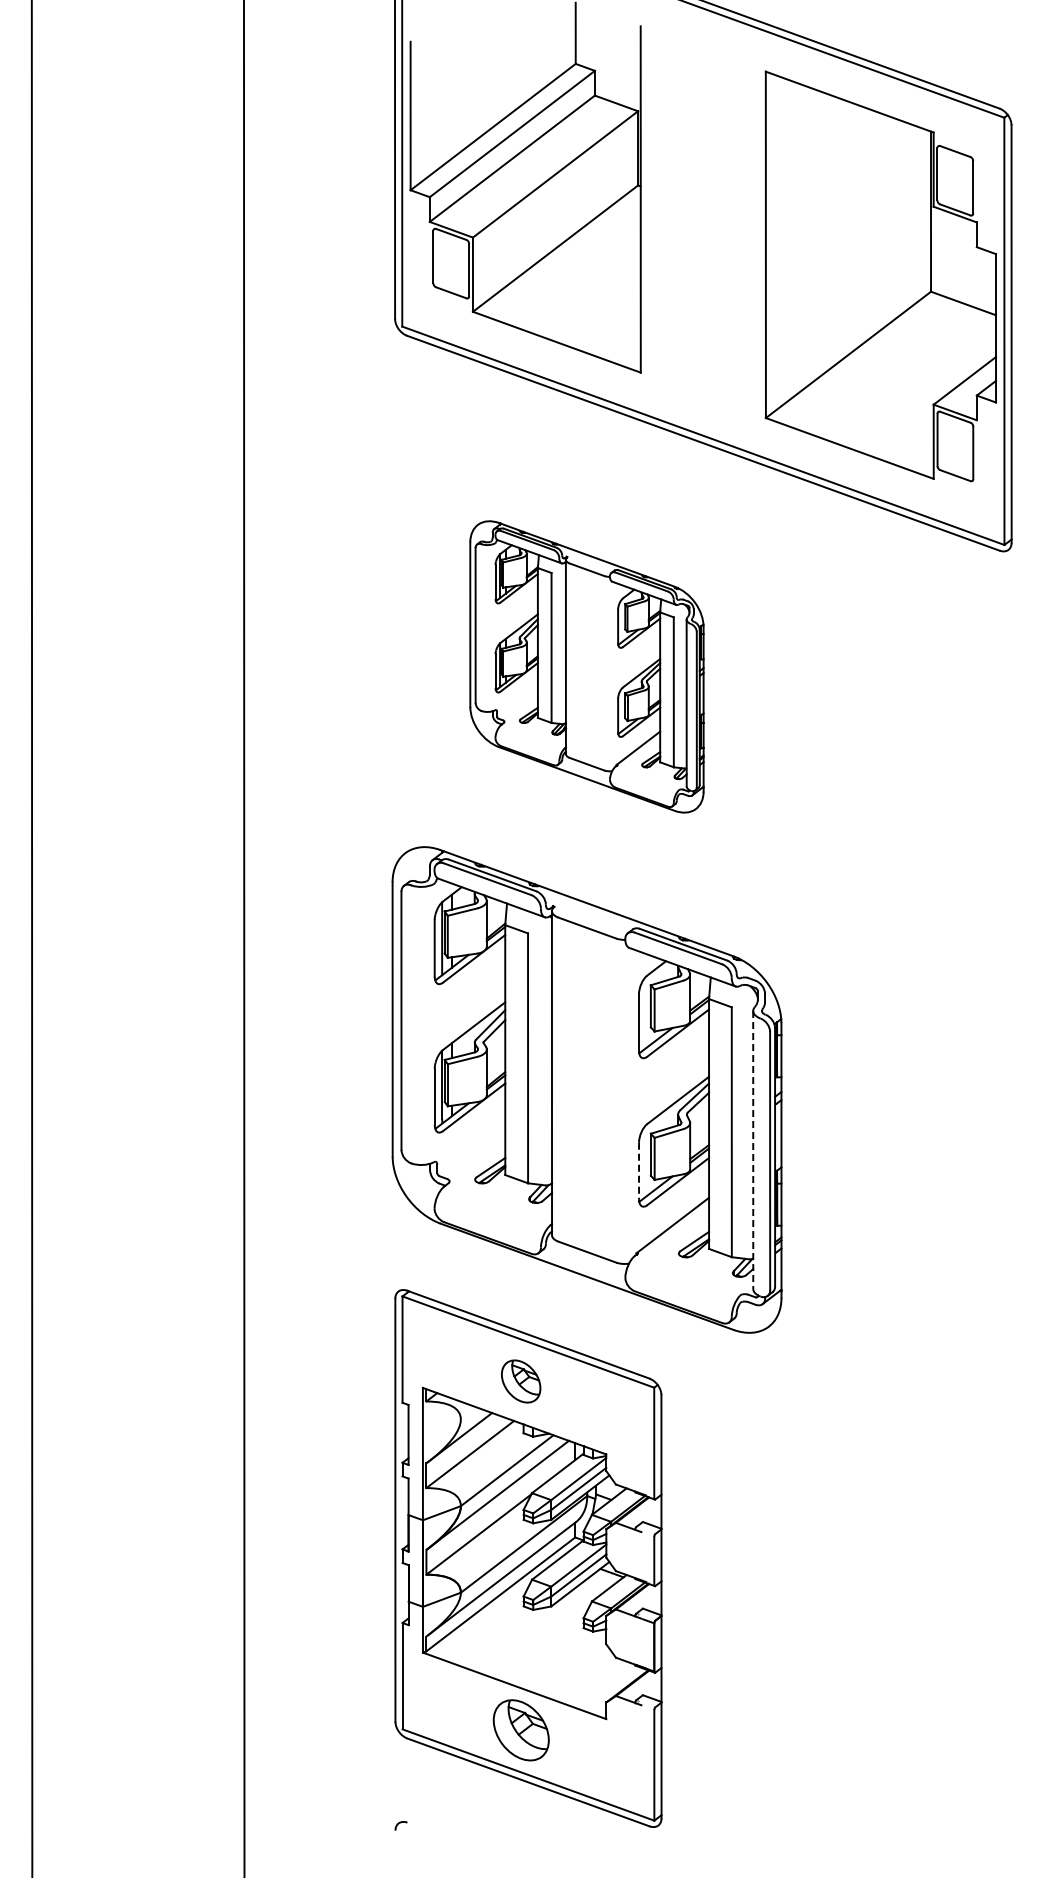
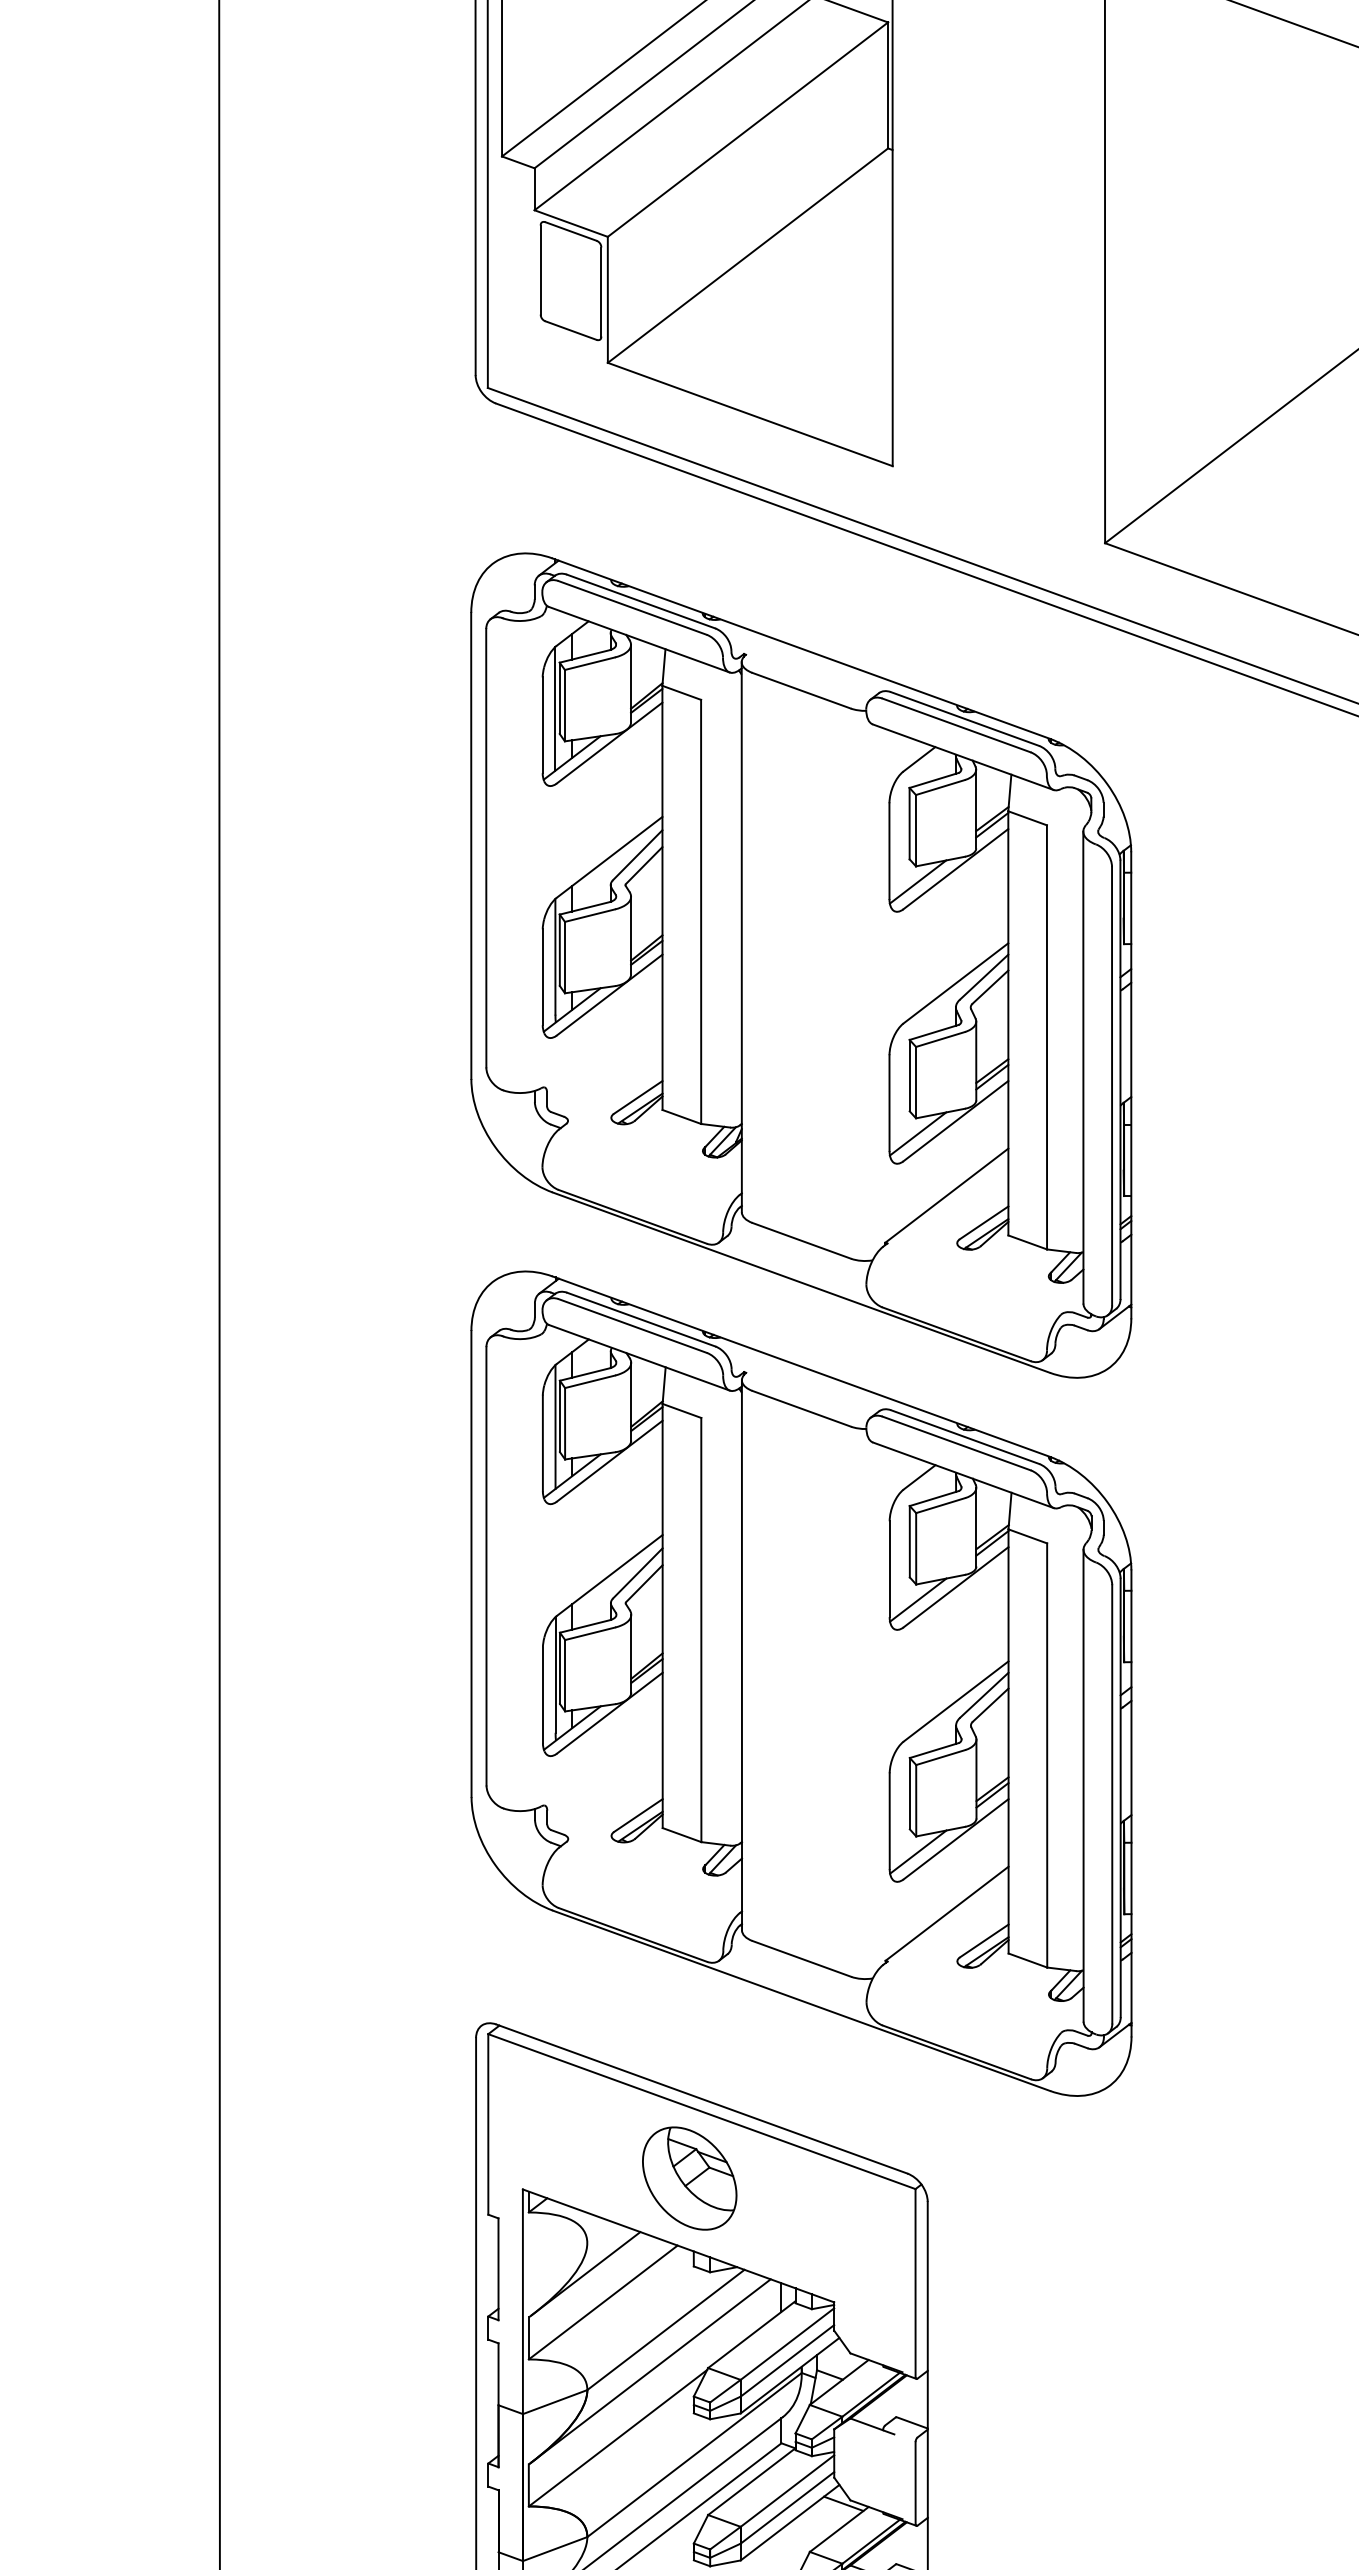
part: (586, 666) -> (800, 964), size x1.67
line: (753, 1150) -> (1084, 1786), dashed -> solid
line: (639, 1171) -> (890, 1822), dashed -> solid
part: (520, 1381) -> (688, 2178), size x1.43

